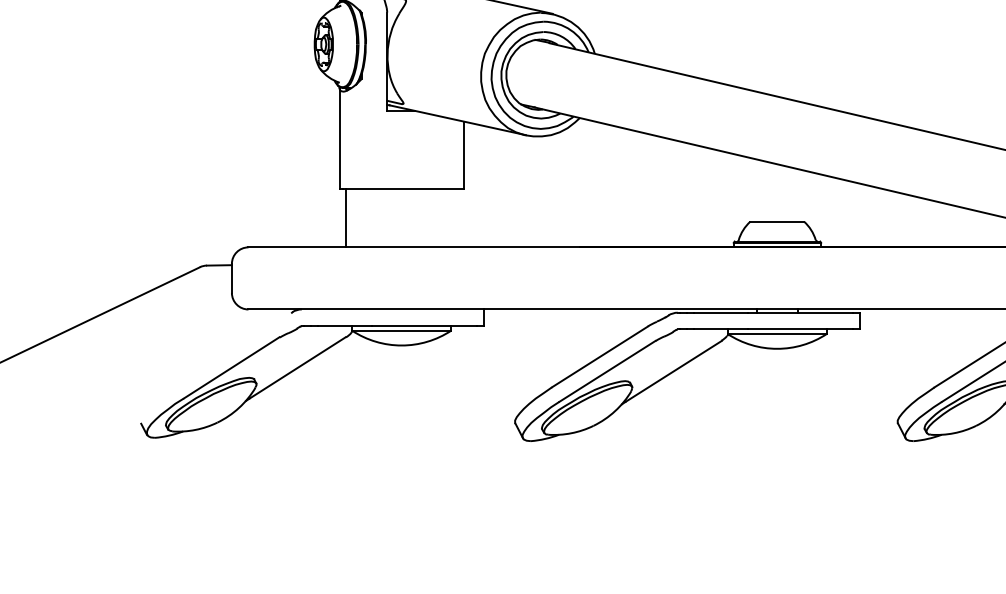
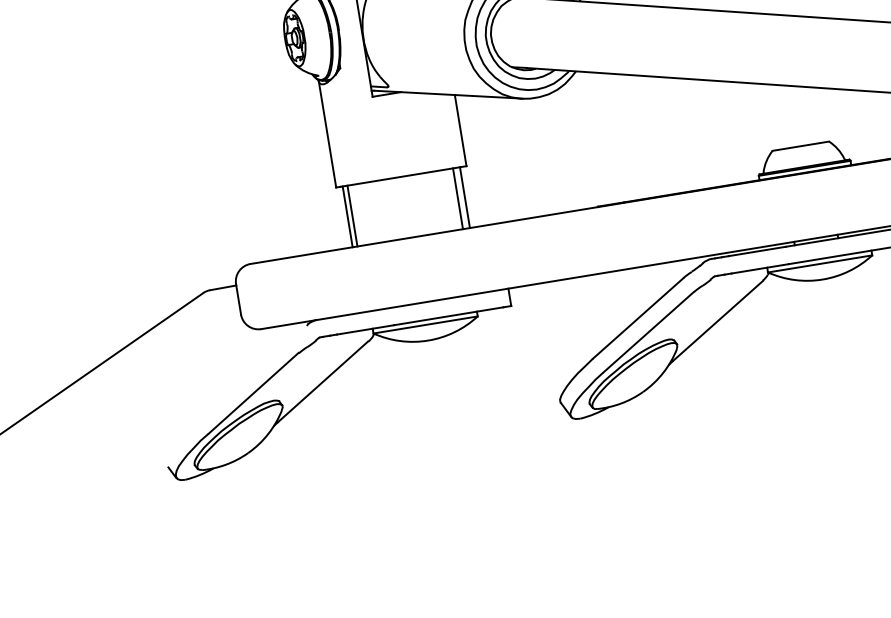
line: (350, 218) -> (352, 216), added
line: (450, 218) -> (457, 198), added
line: (457, 218) -> (464, 197), added

